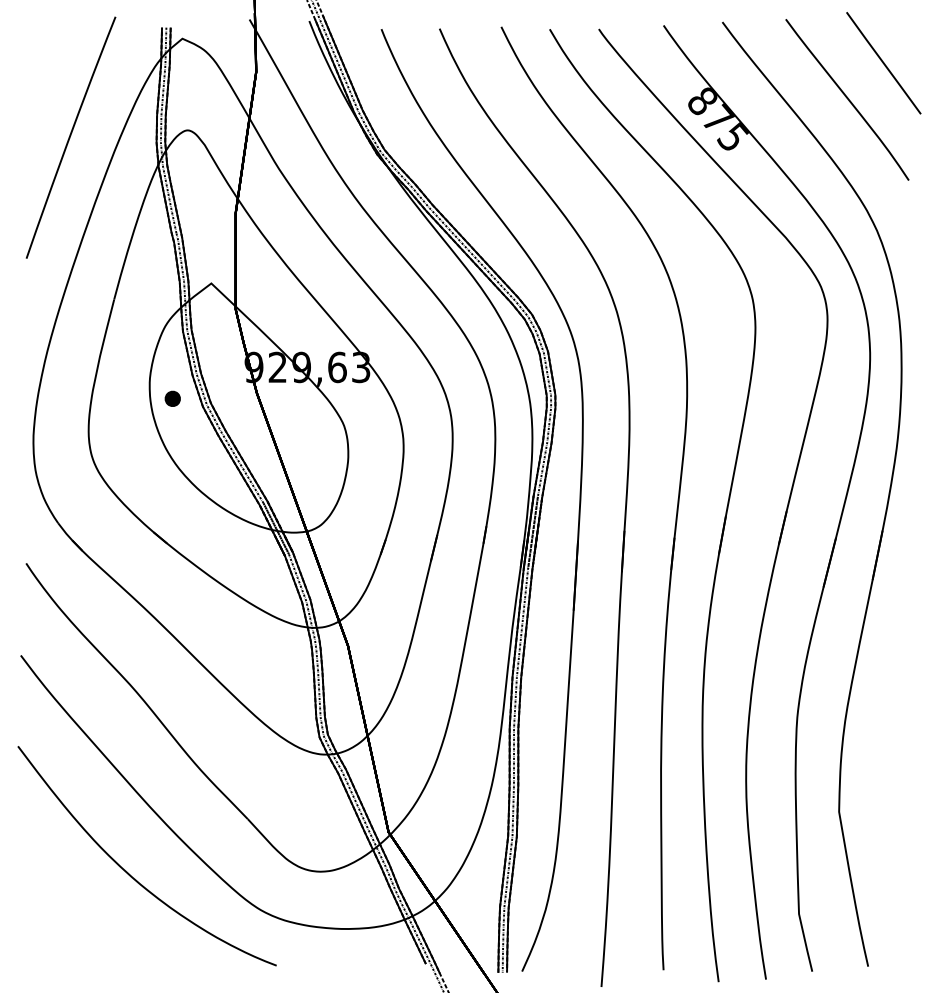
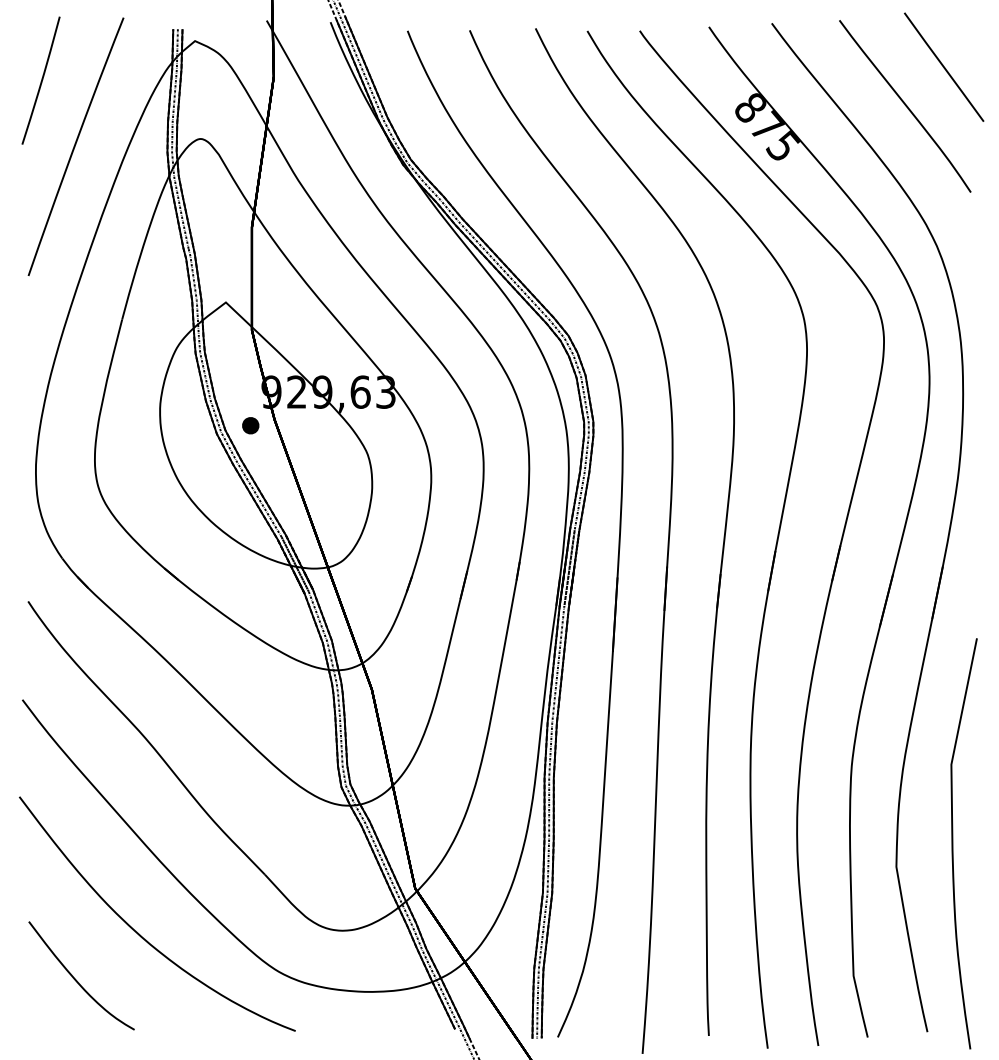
line: (38, 75) -> (41, 80), added
part: (172, 398) -> (250, 425), moved
curve: (892, 790) -> (953, 843), added
curve: (71, 917) -> (76, 979), added

